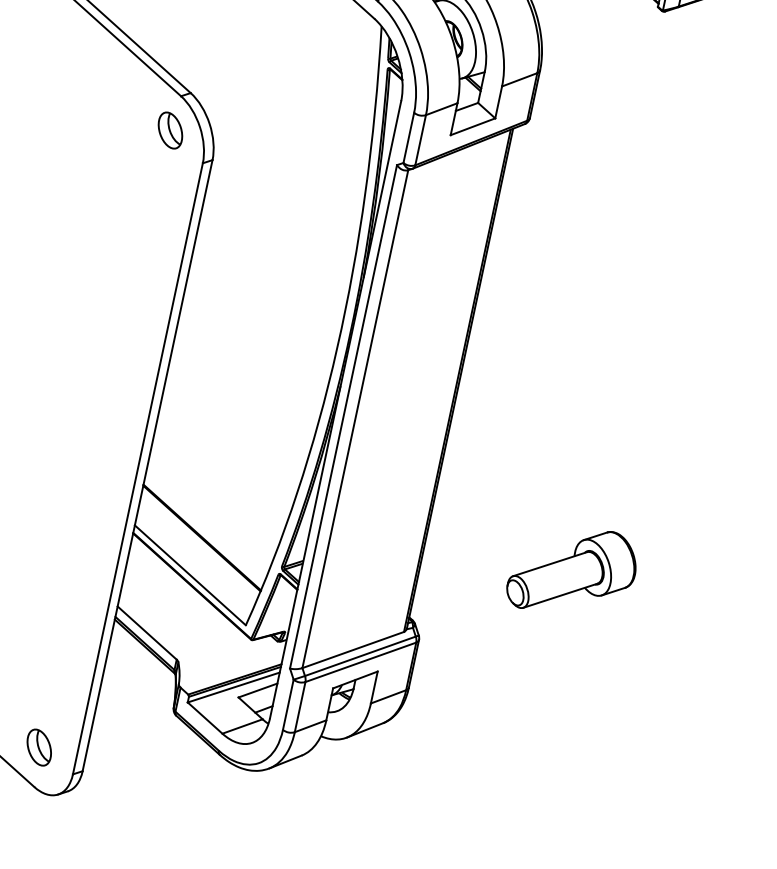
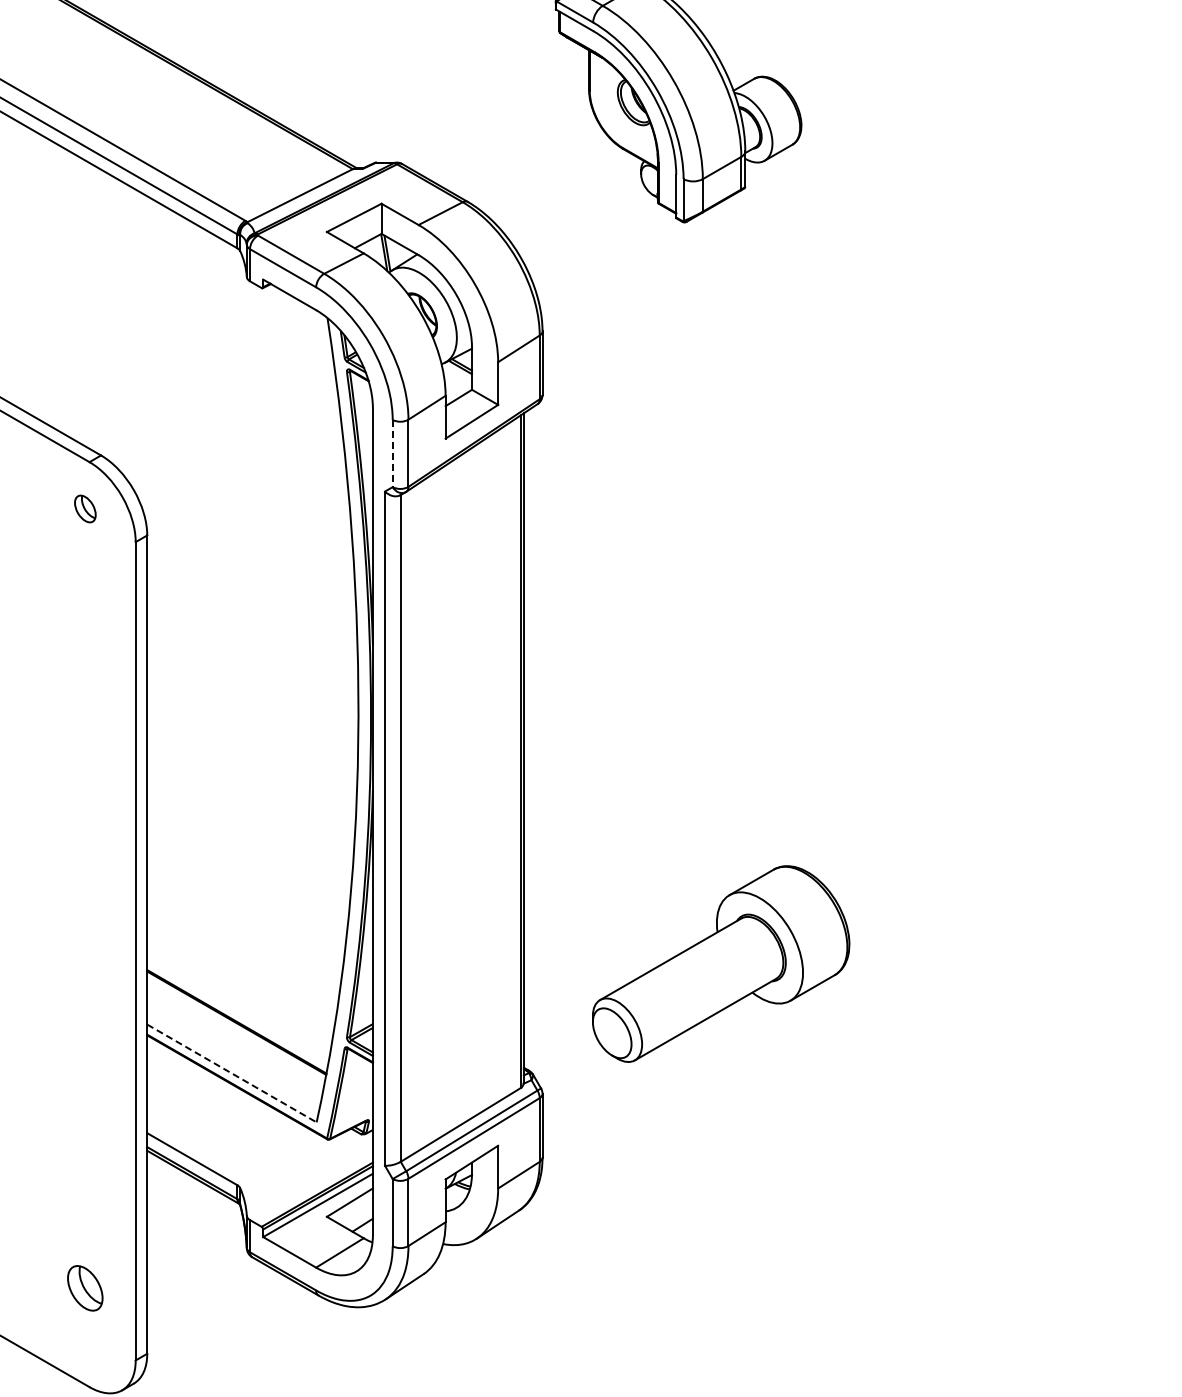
part: (170, 130) -> (85, 508), size x0.6
line: (408, 137) -> (392, 453), solid -> dashed
part: (573, 571) -> (721, 964), size x1.6
line: (190, 575) -> (231, 1073), solid -> dashed
part: (39, 747) -> (85, 1288), moved

